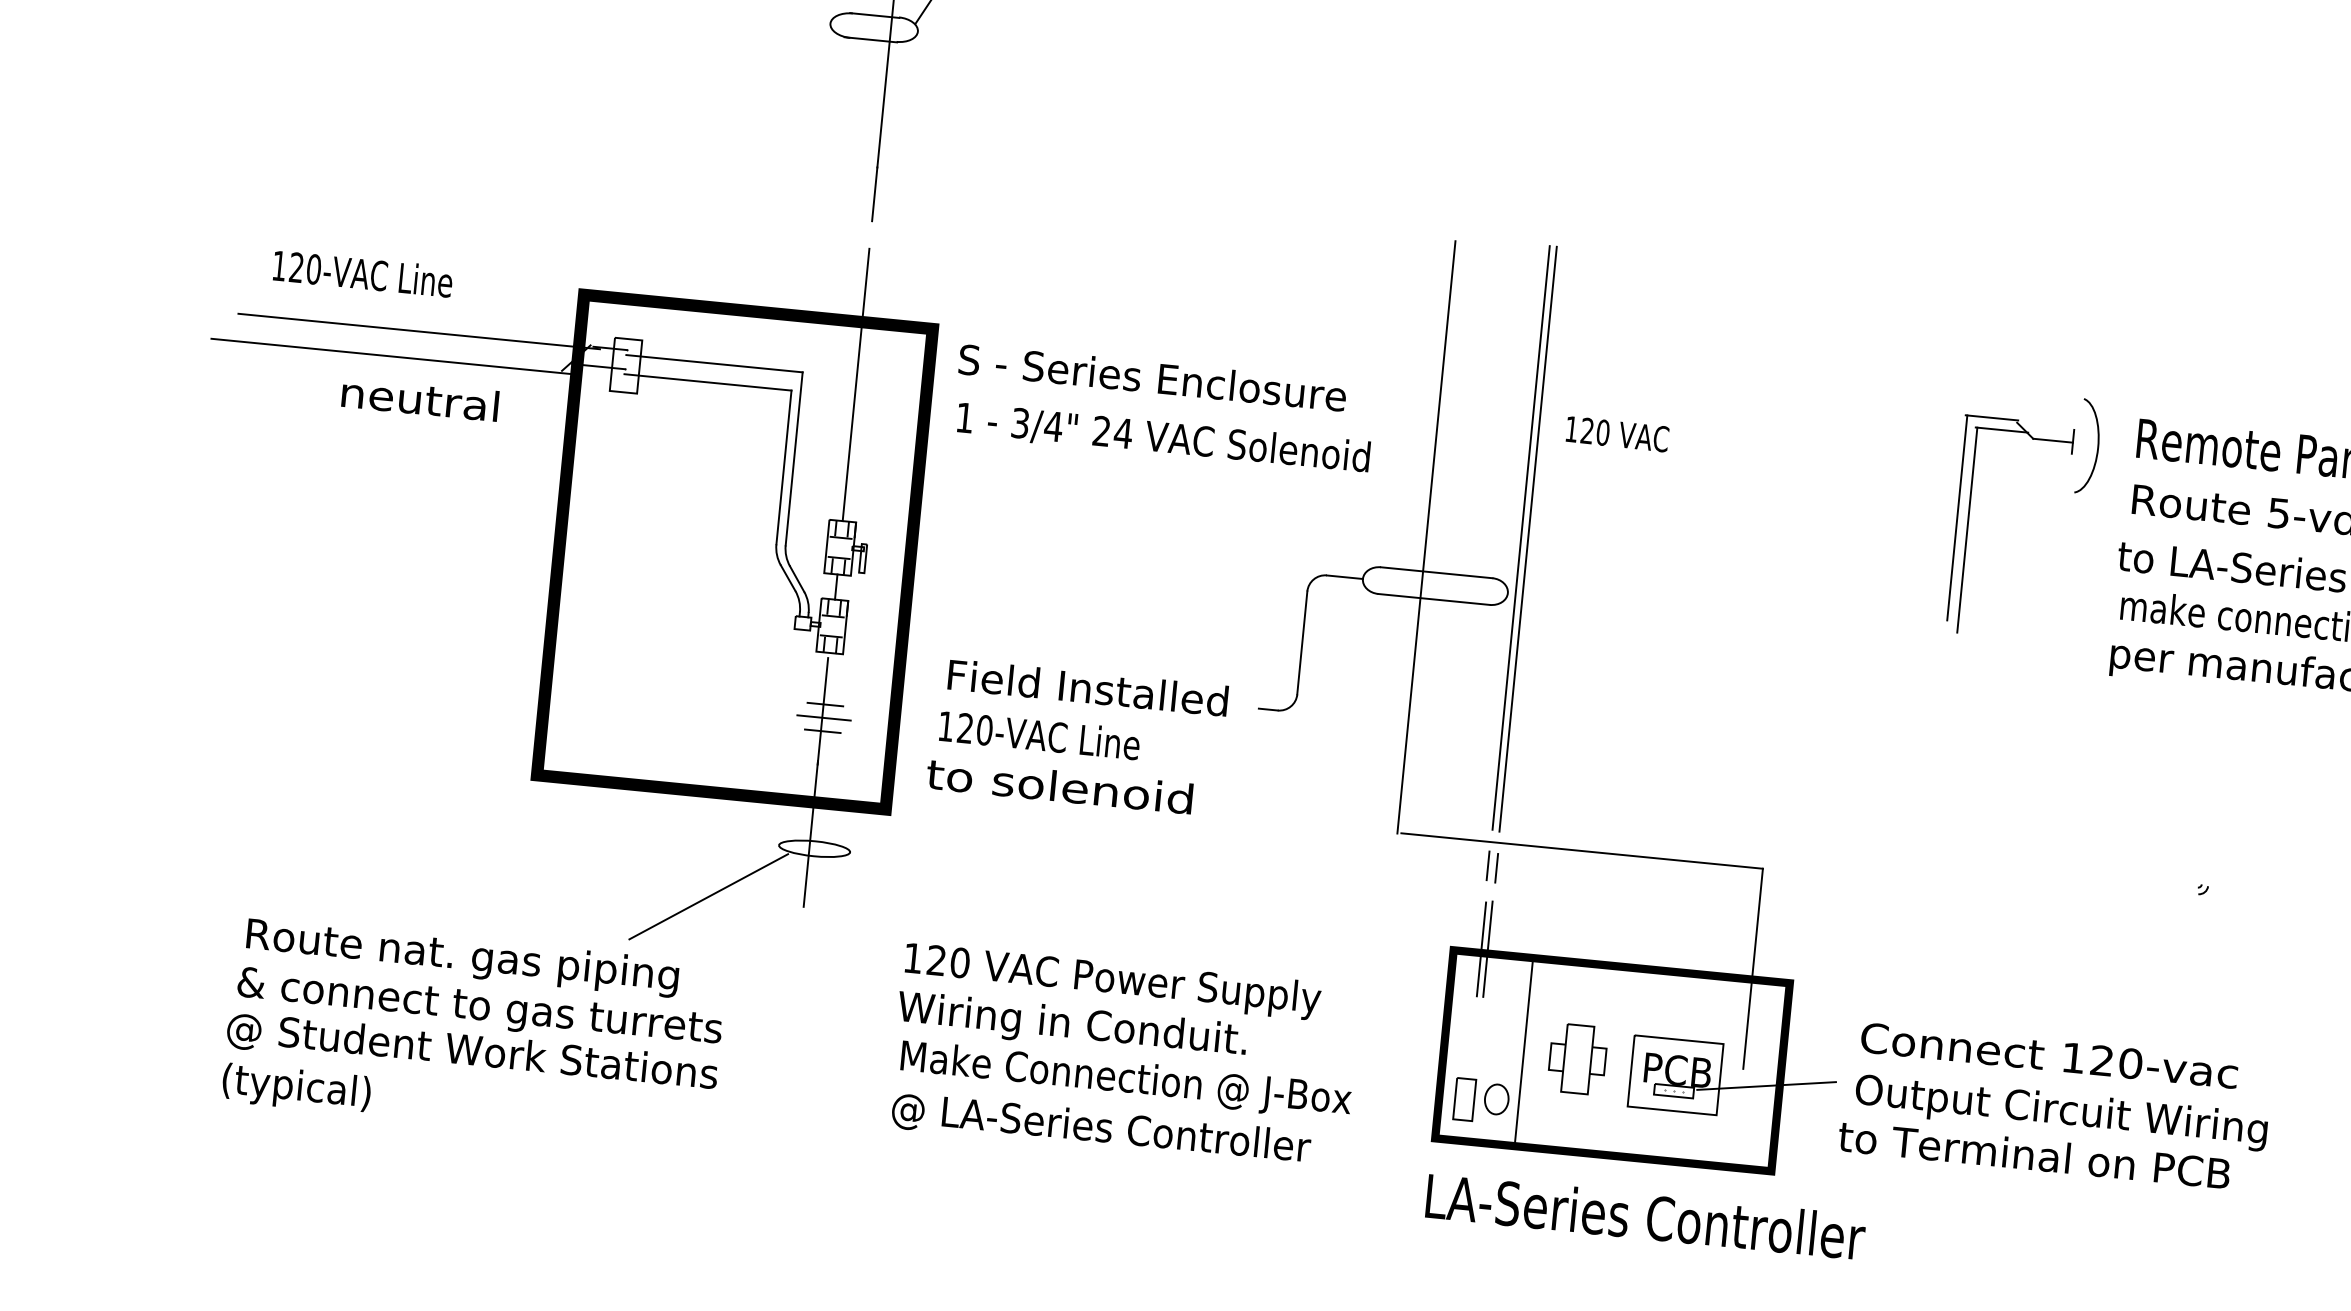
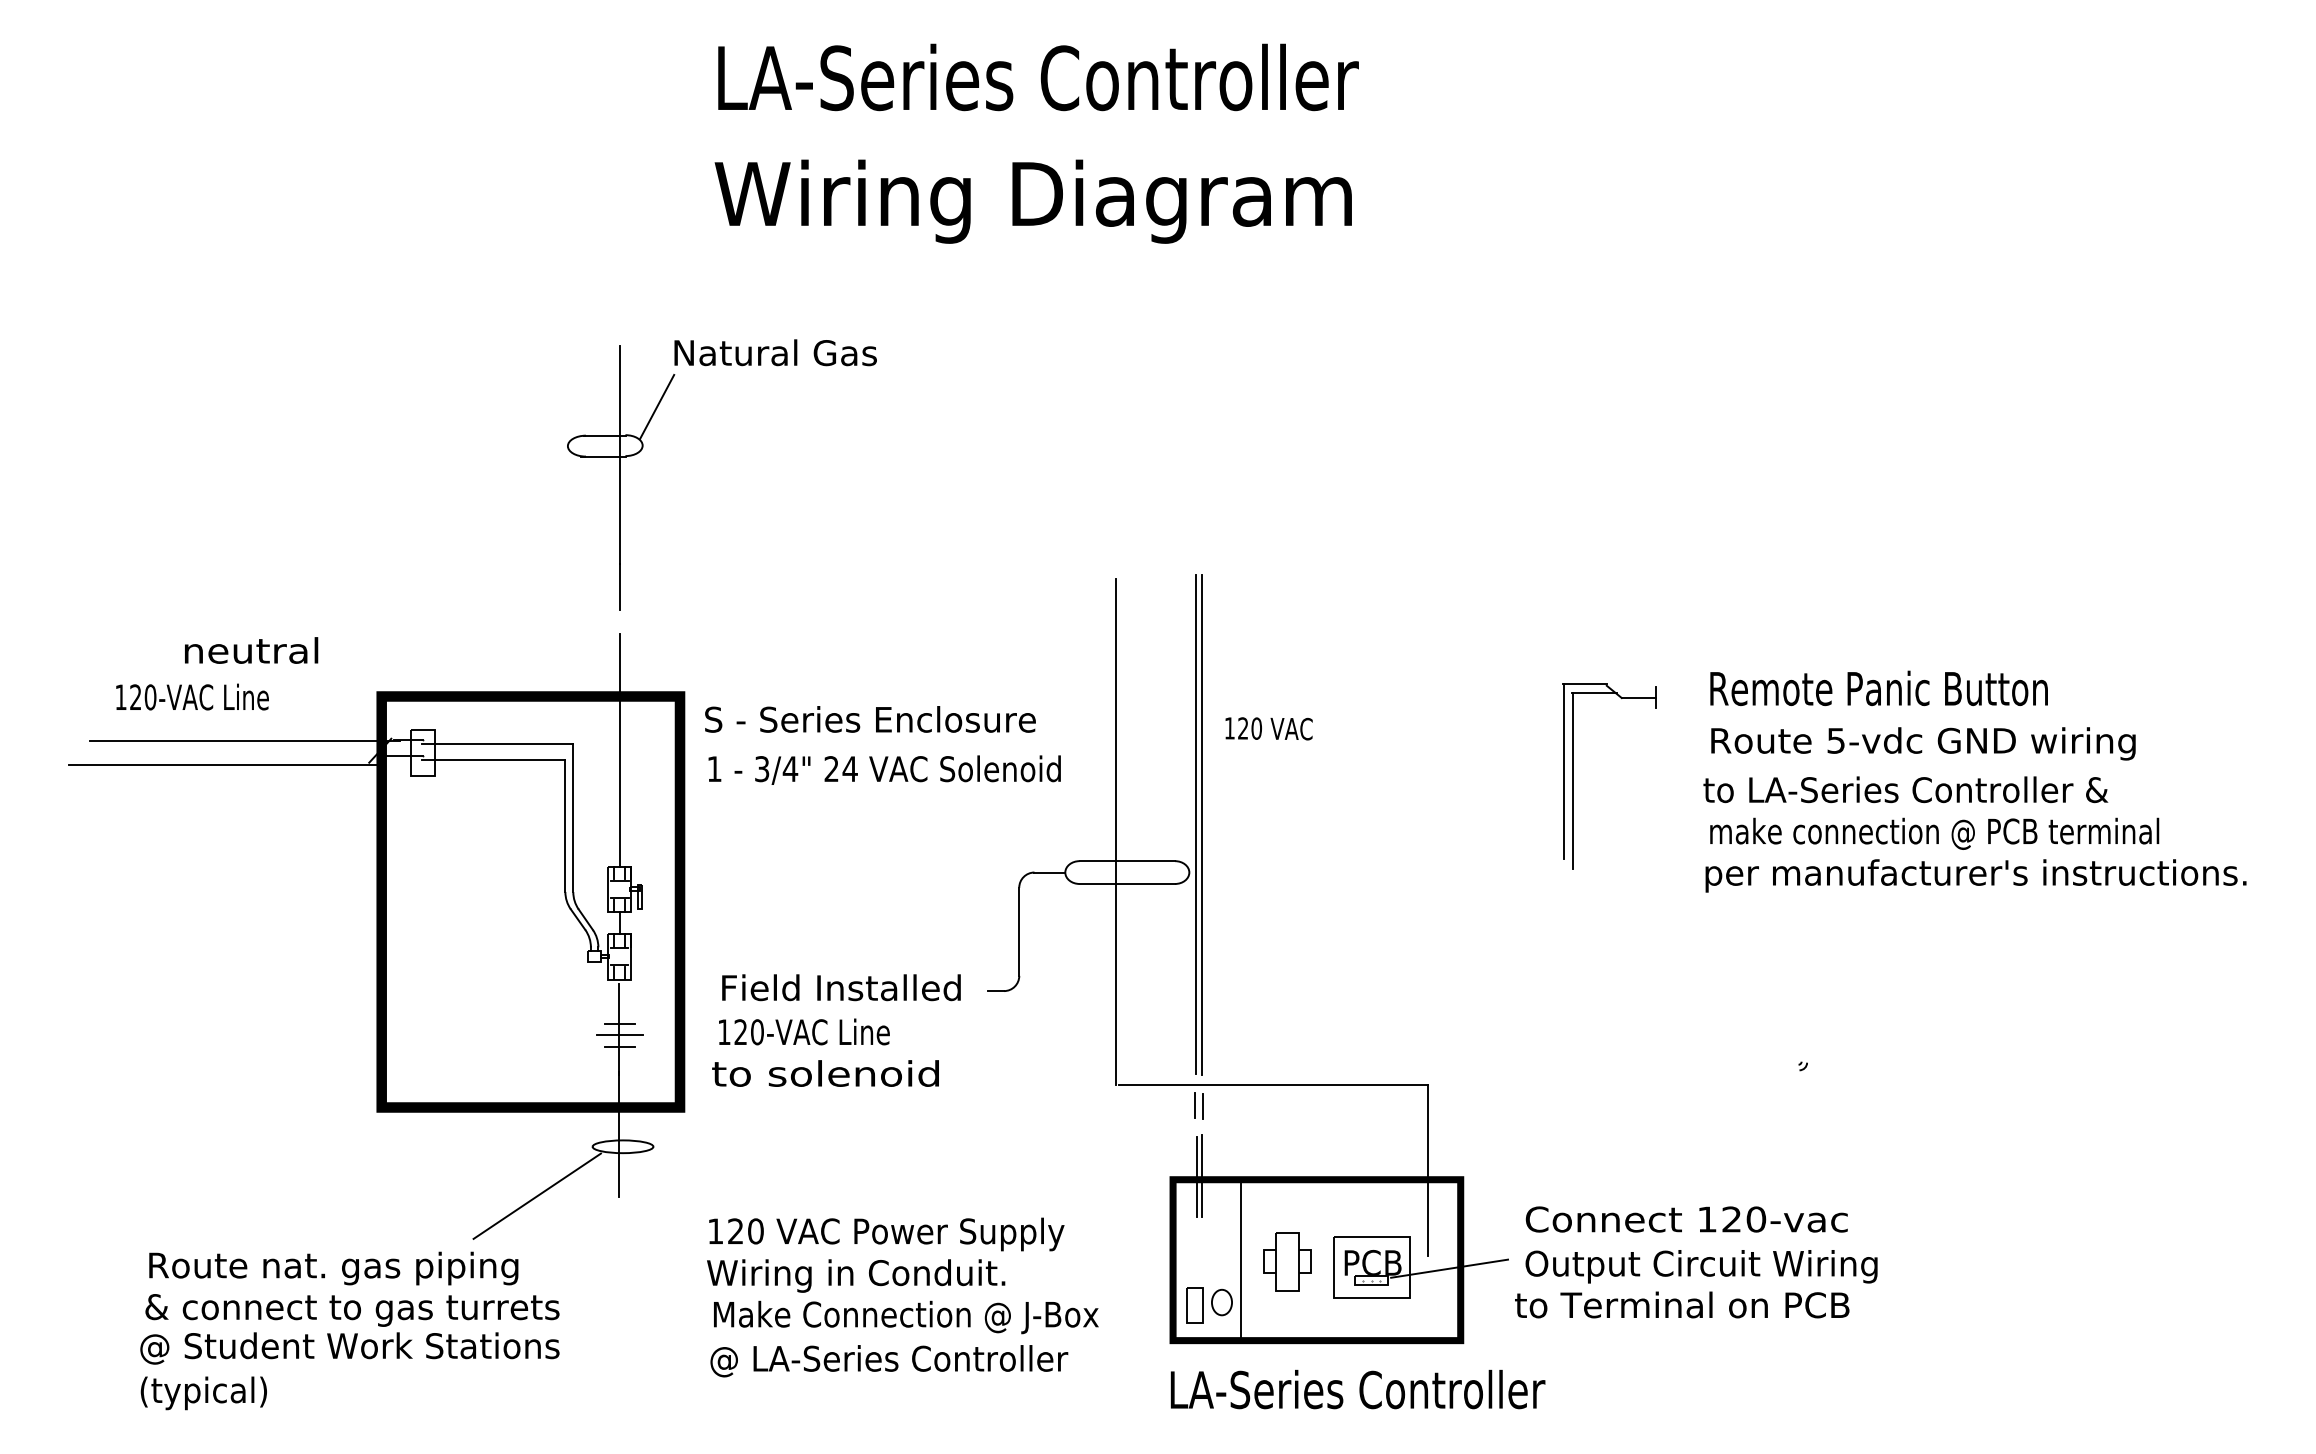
text: (420, 399) -> (251, 650), moved
arc: (2097, 446) -> (1676, 699), removed

